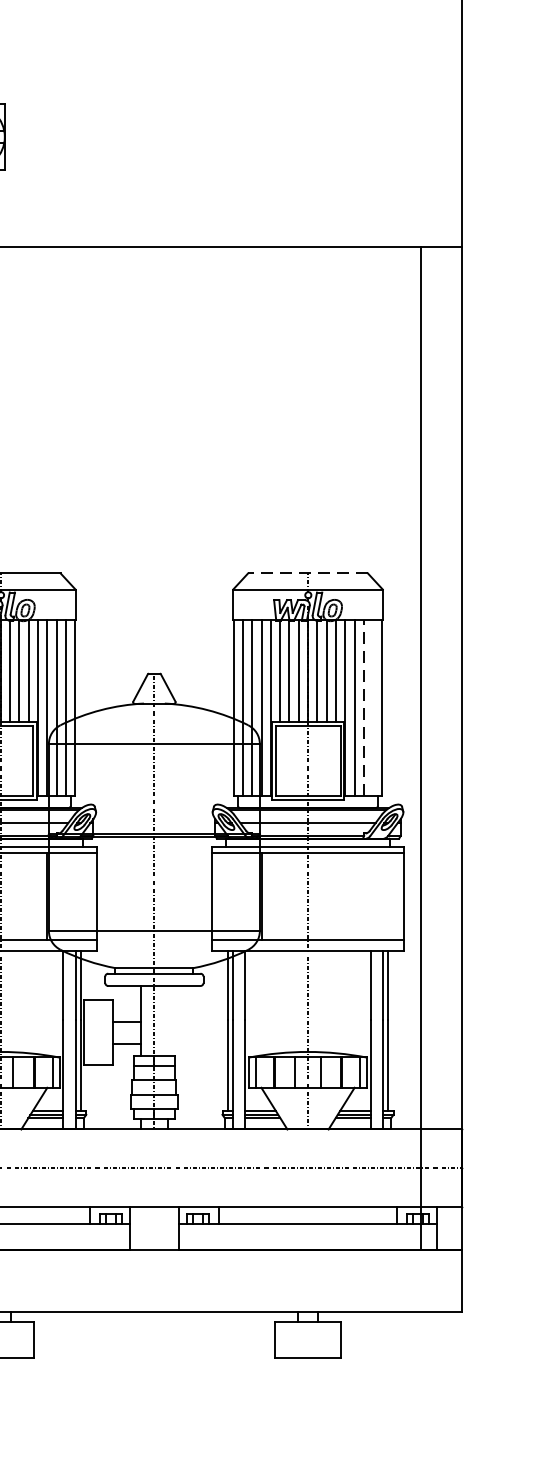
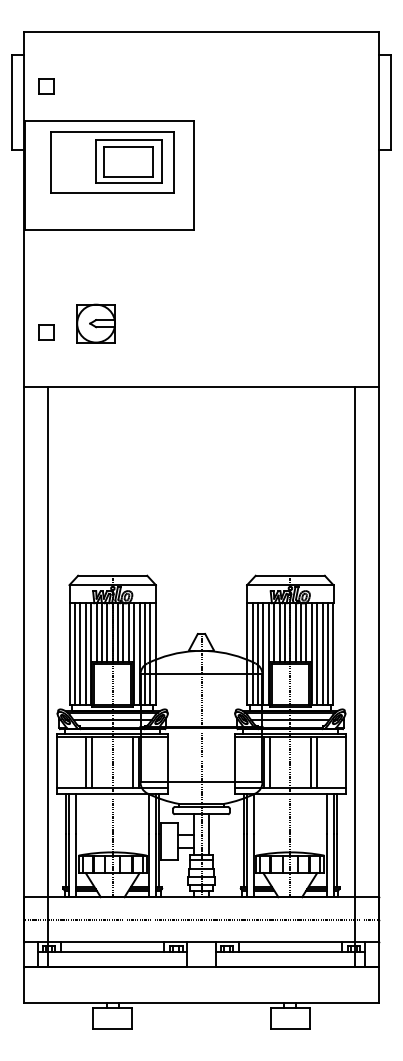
line: (308, 572) -> (290, 575), dashed -> solid
line: (363, 707) -> (322, 653), dashed -> solid
line: (372, 707) -> (327, 653), added
line: (36, 896) -> (133, 762), added
line: (272, 896) -> (269, 762), added
line: (344, 896) -> (311, 762), added
line: (353, 896) -> (316, 762), added
line: (168, 1021) -> (209, 834), added

